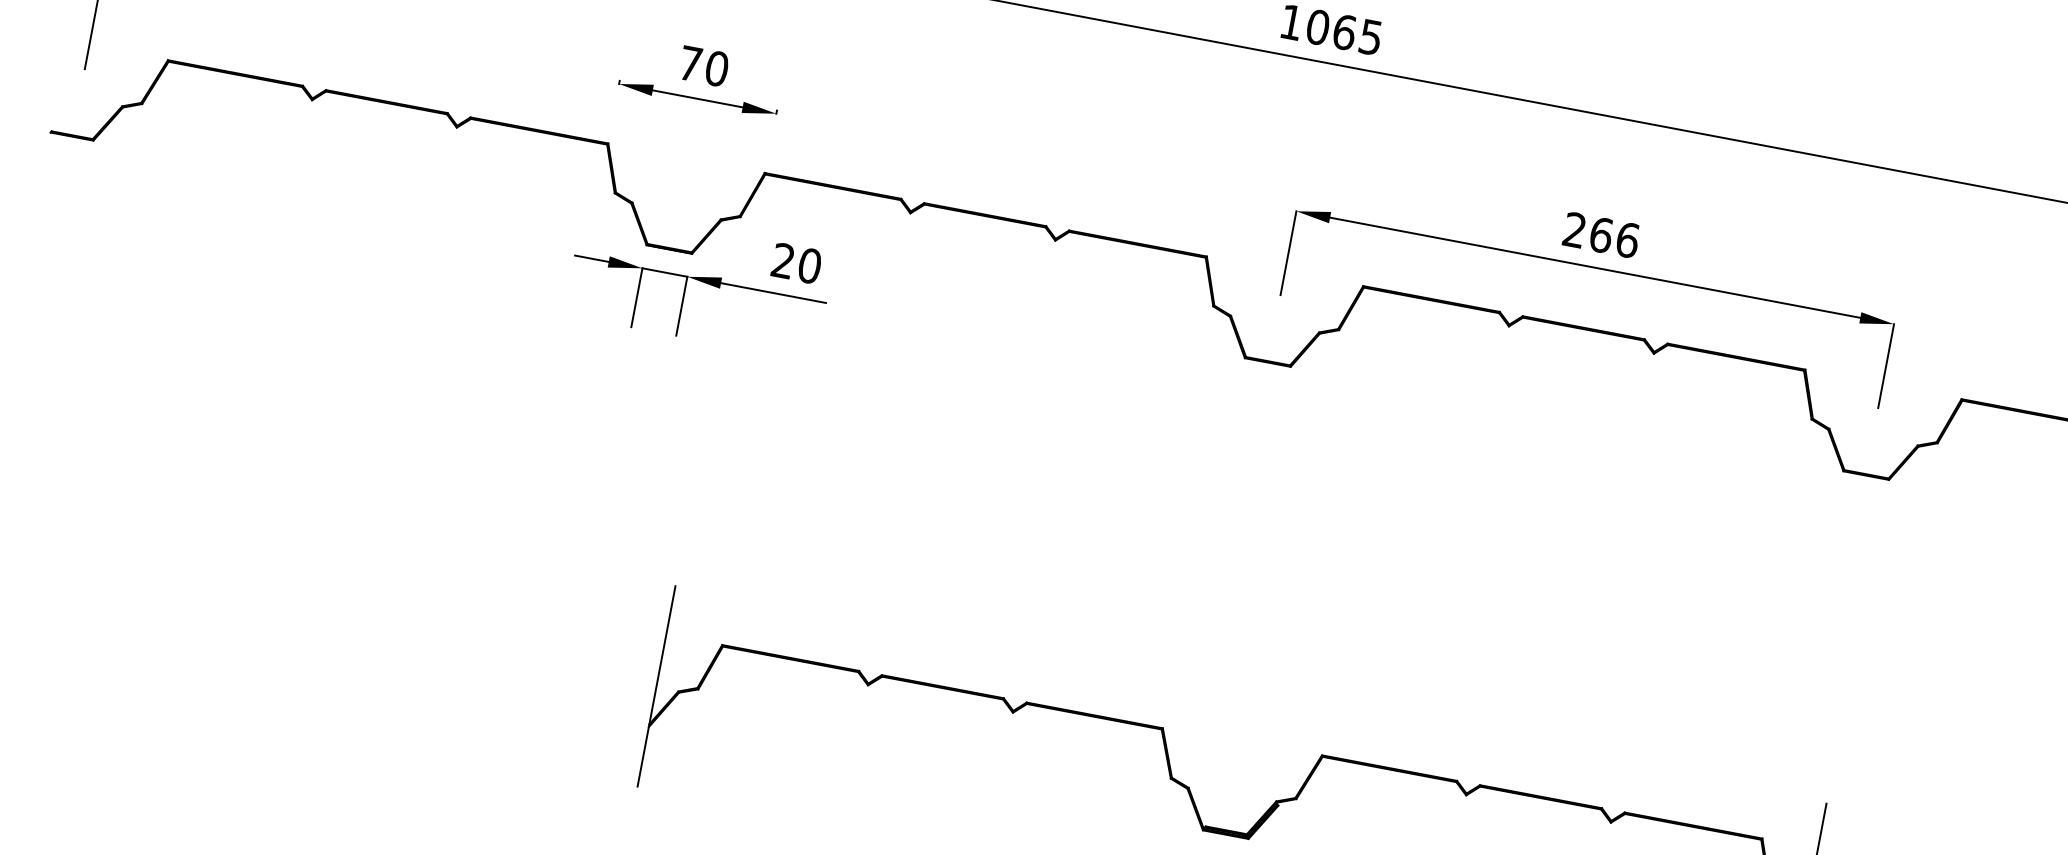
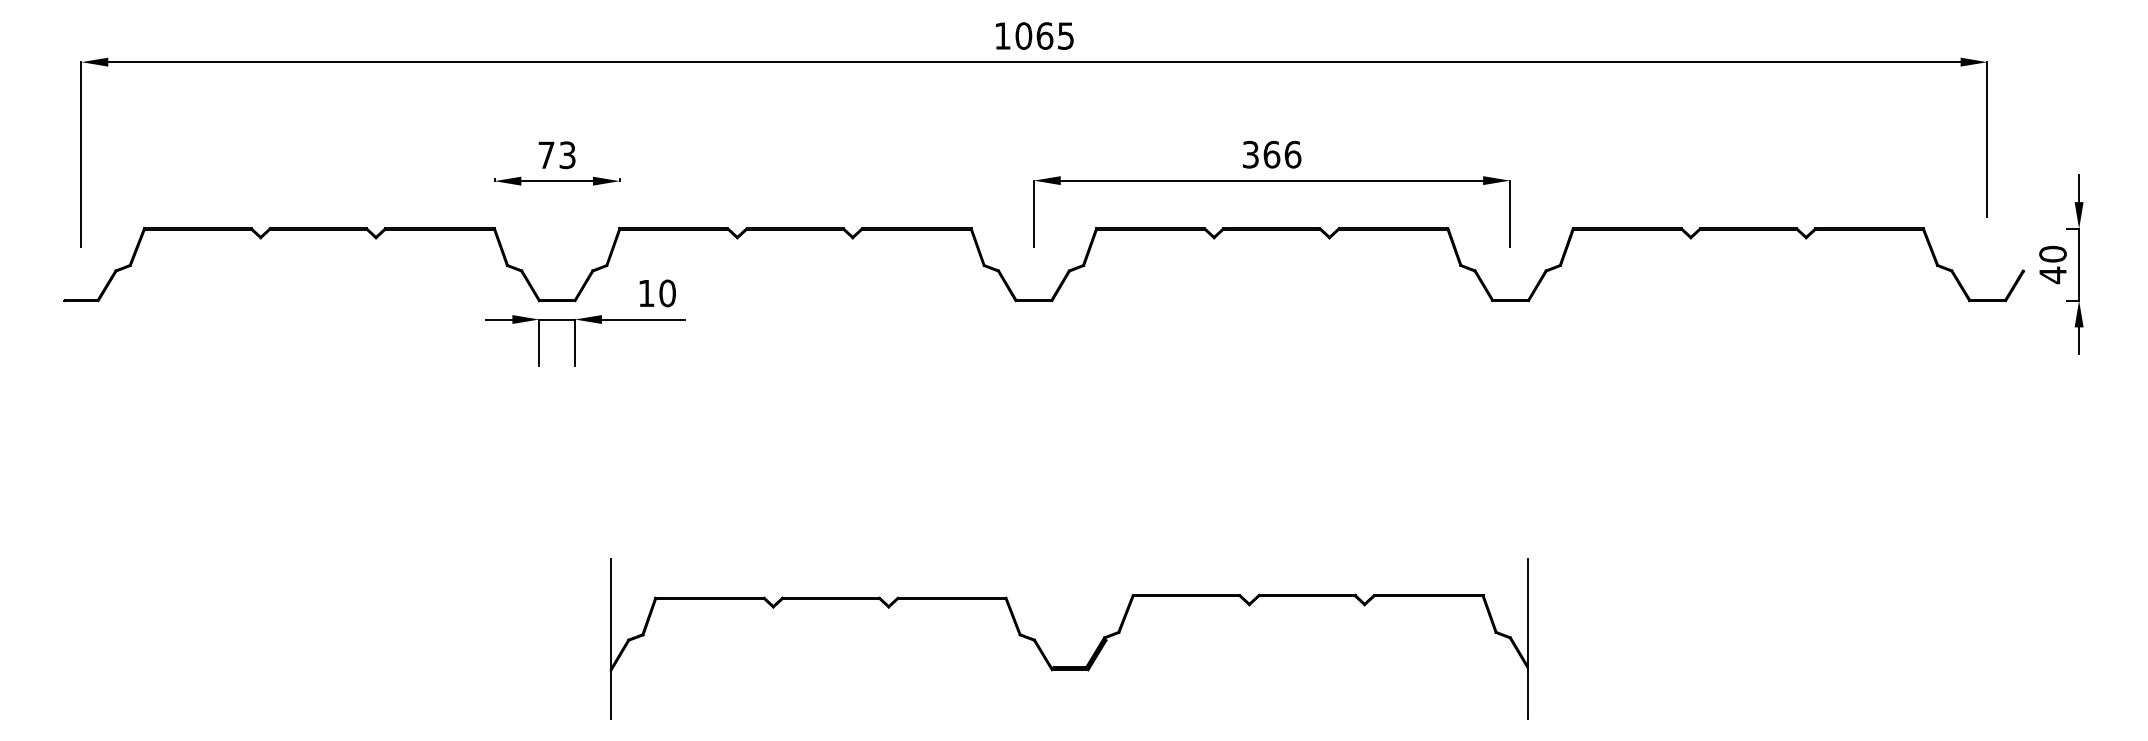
text: (716, 69) -> (567, 155), 70 -> 73
text: (1574, 229) -> (1250, 154), 266 -> 366
text: (783, 259) -> (646, 292), 20 -> 10

